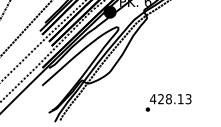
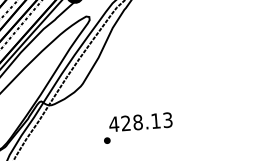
text: (168, 102) -> (137, 127), moved

